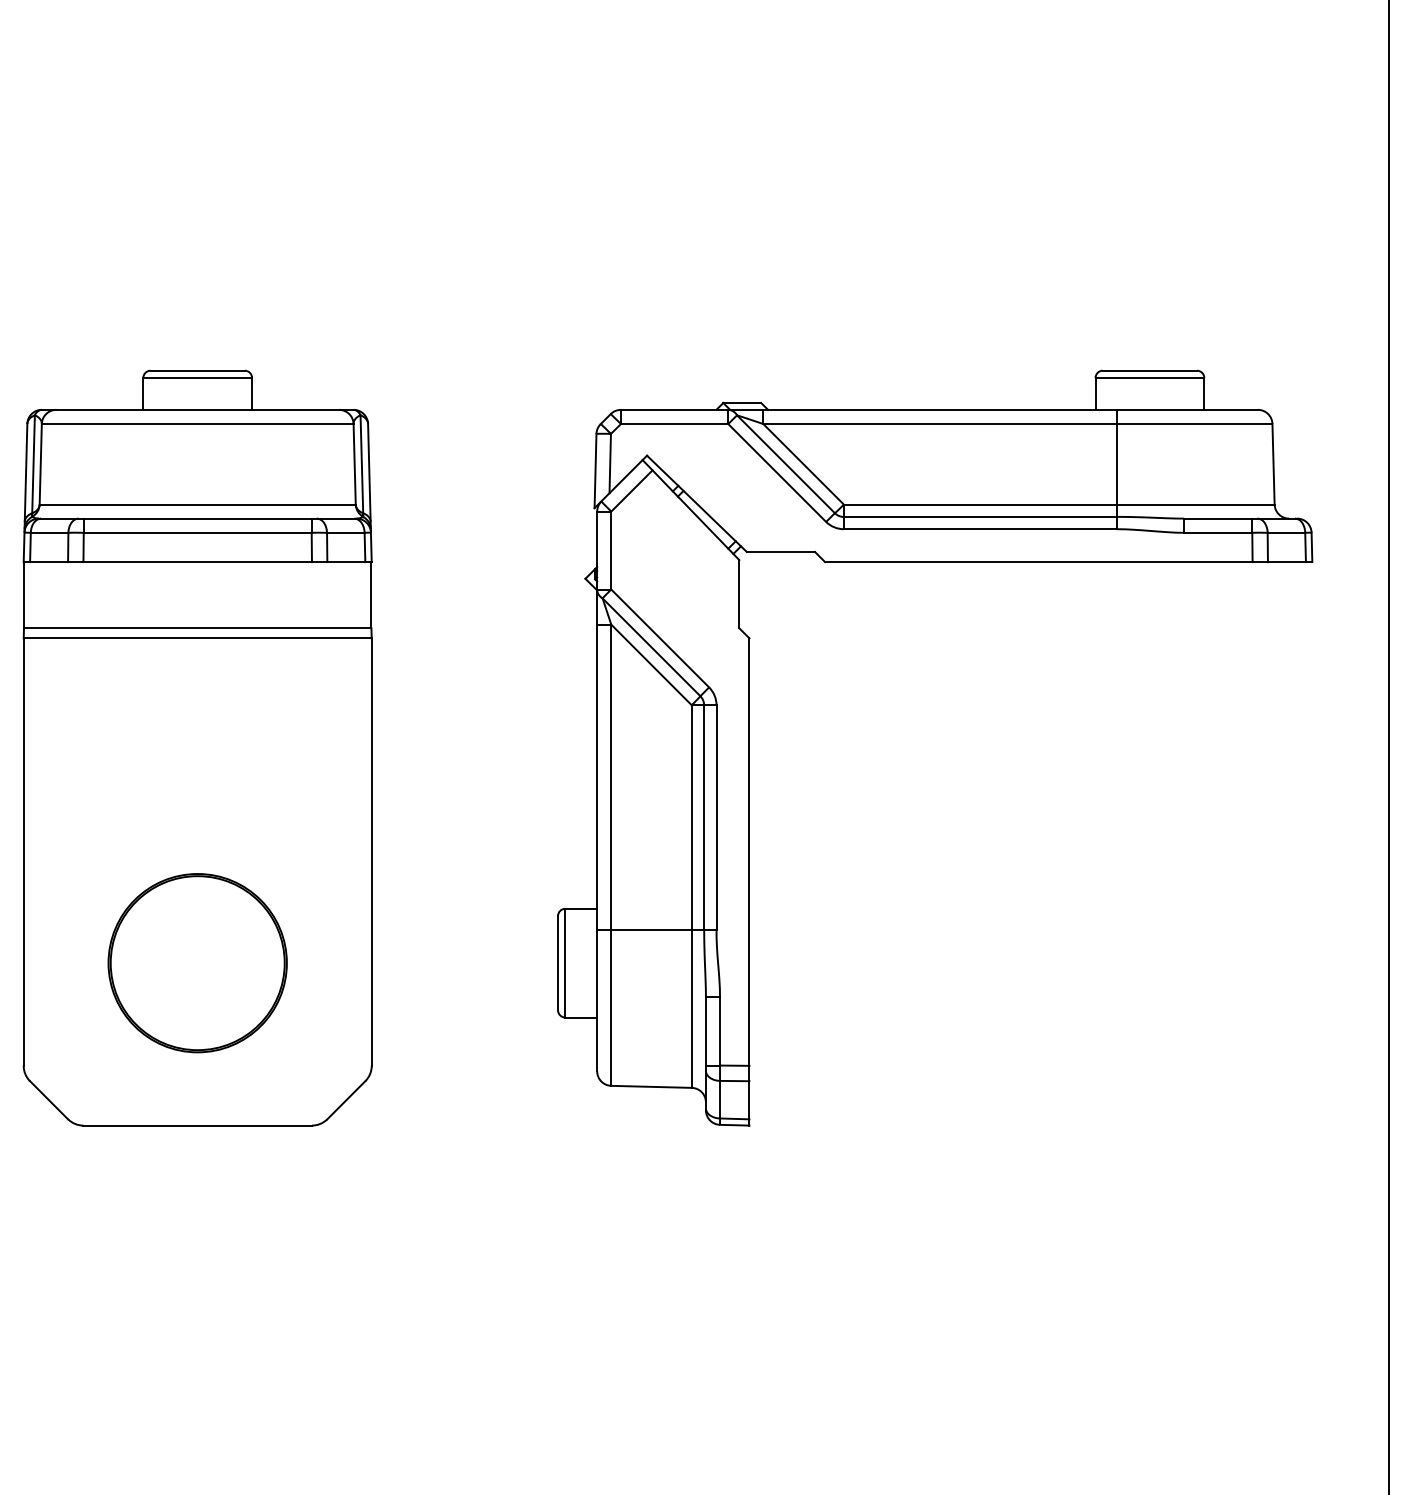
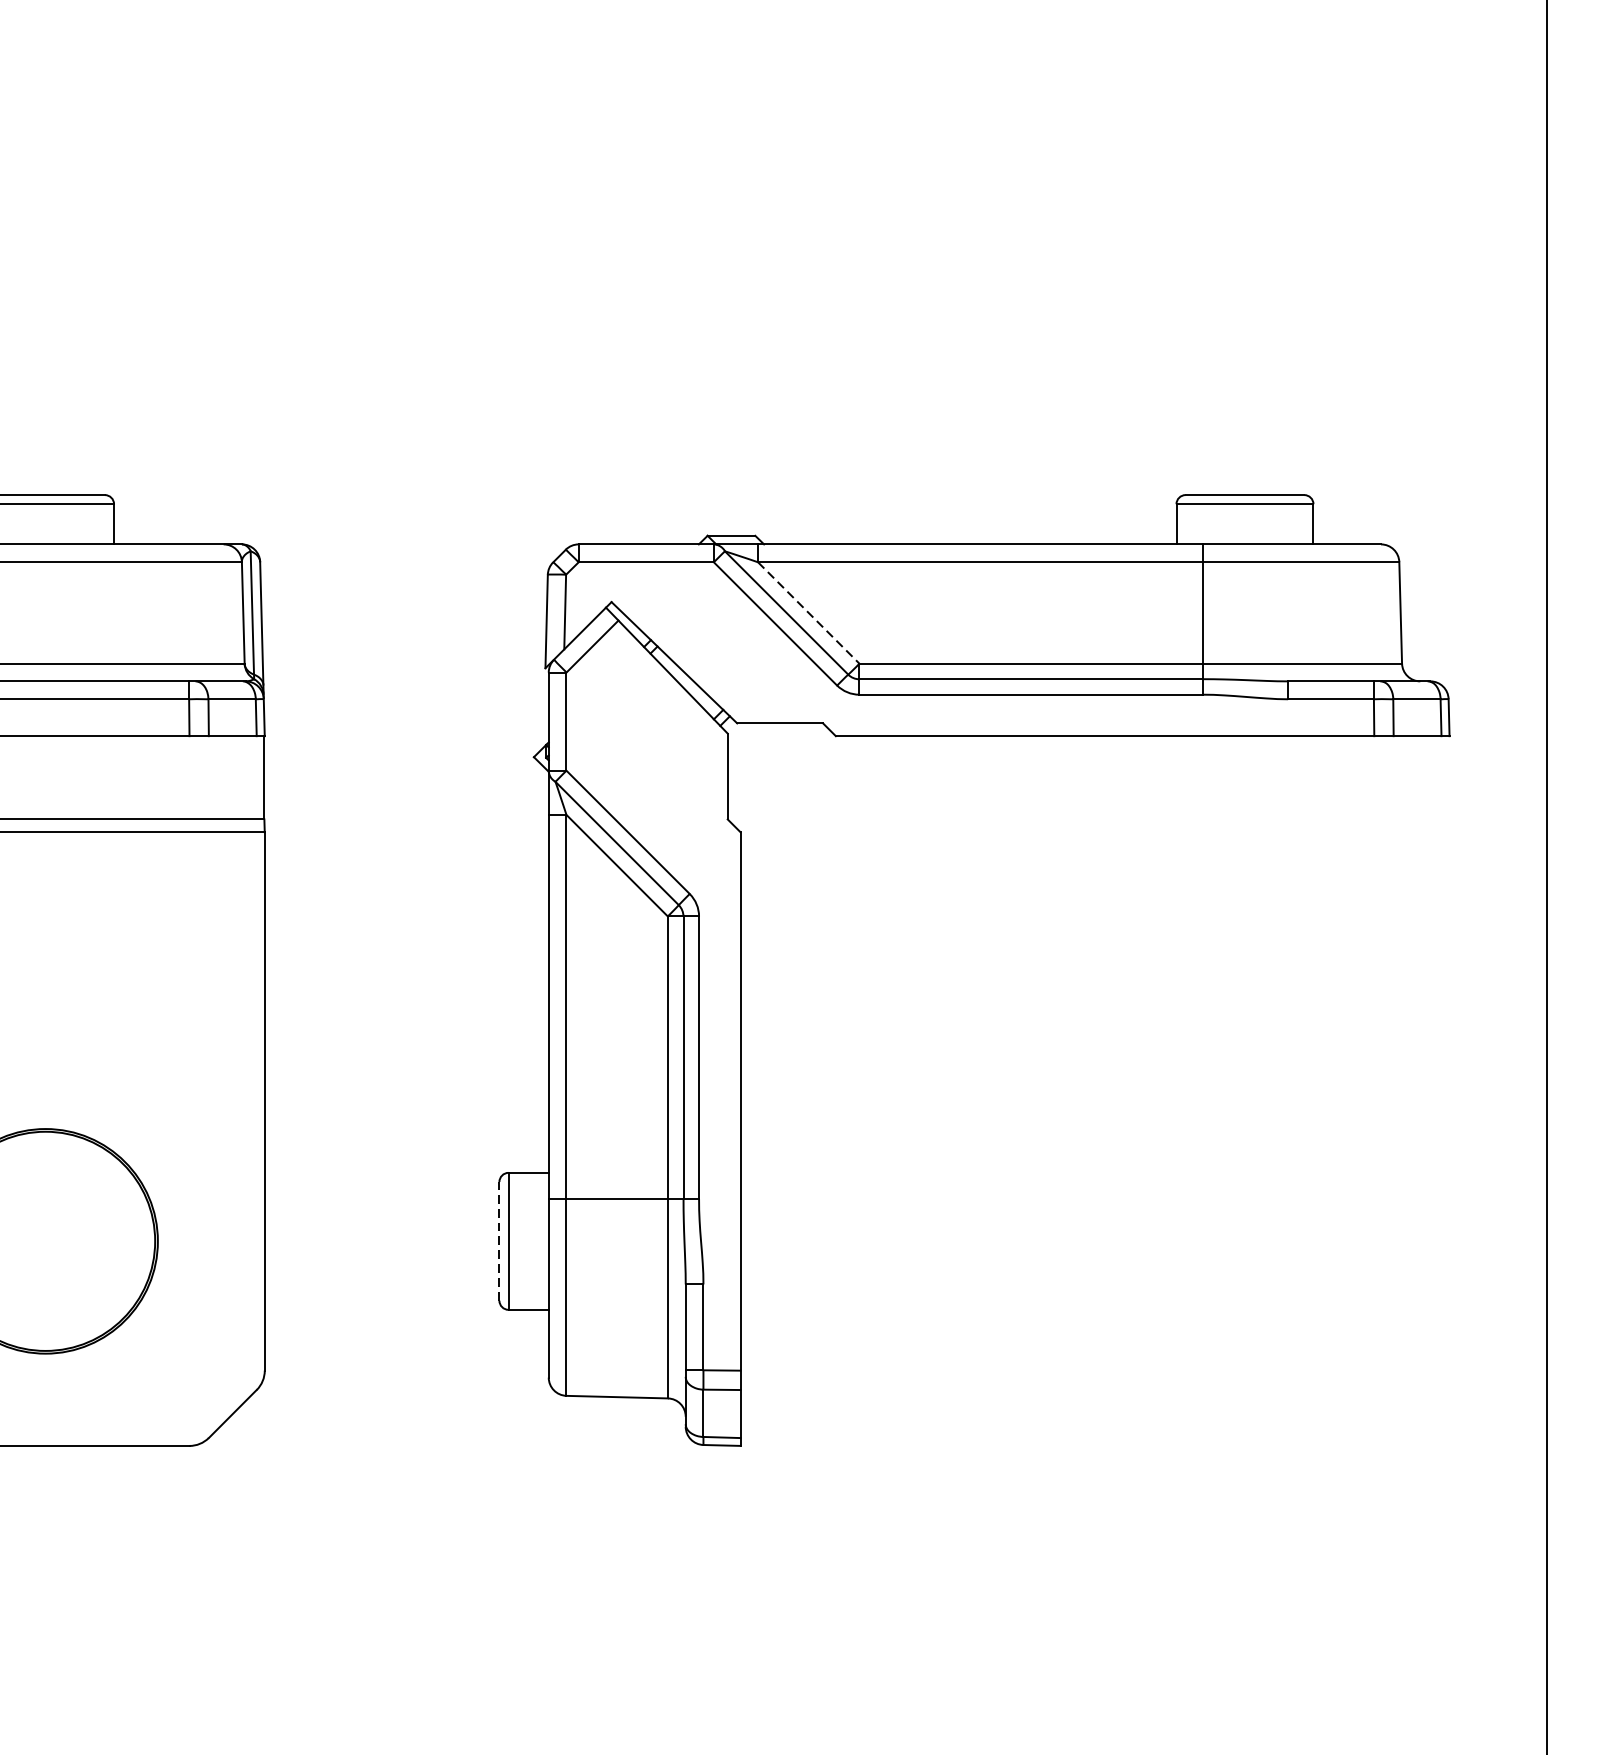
line: (803, 464) -> (808, 613), solid -> dashed
line: (558, 962) -> (500, 1240), solid -> dashed

